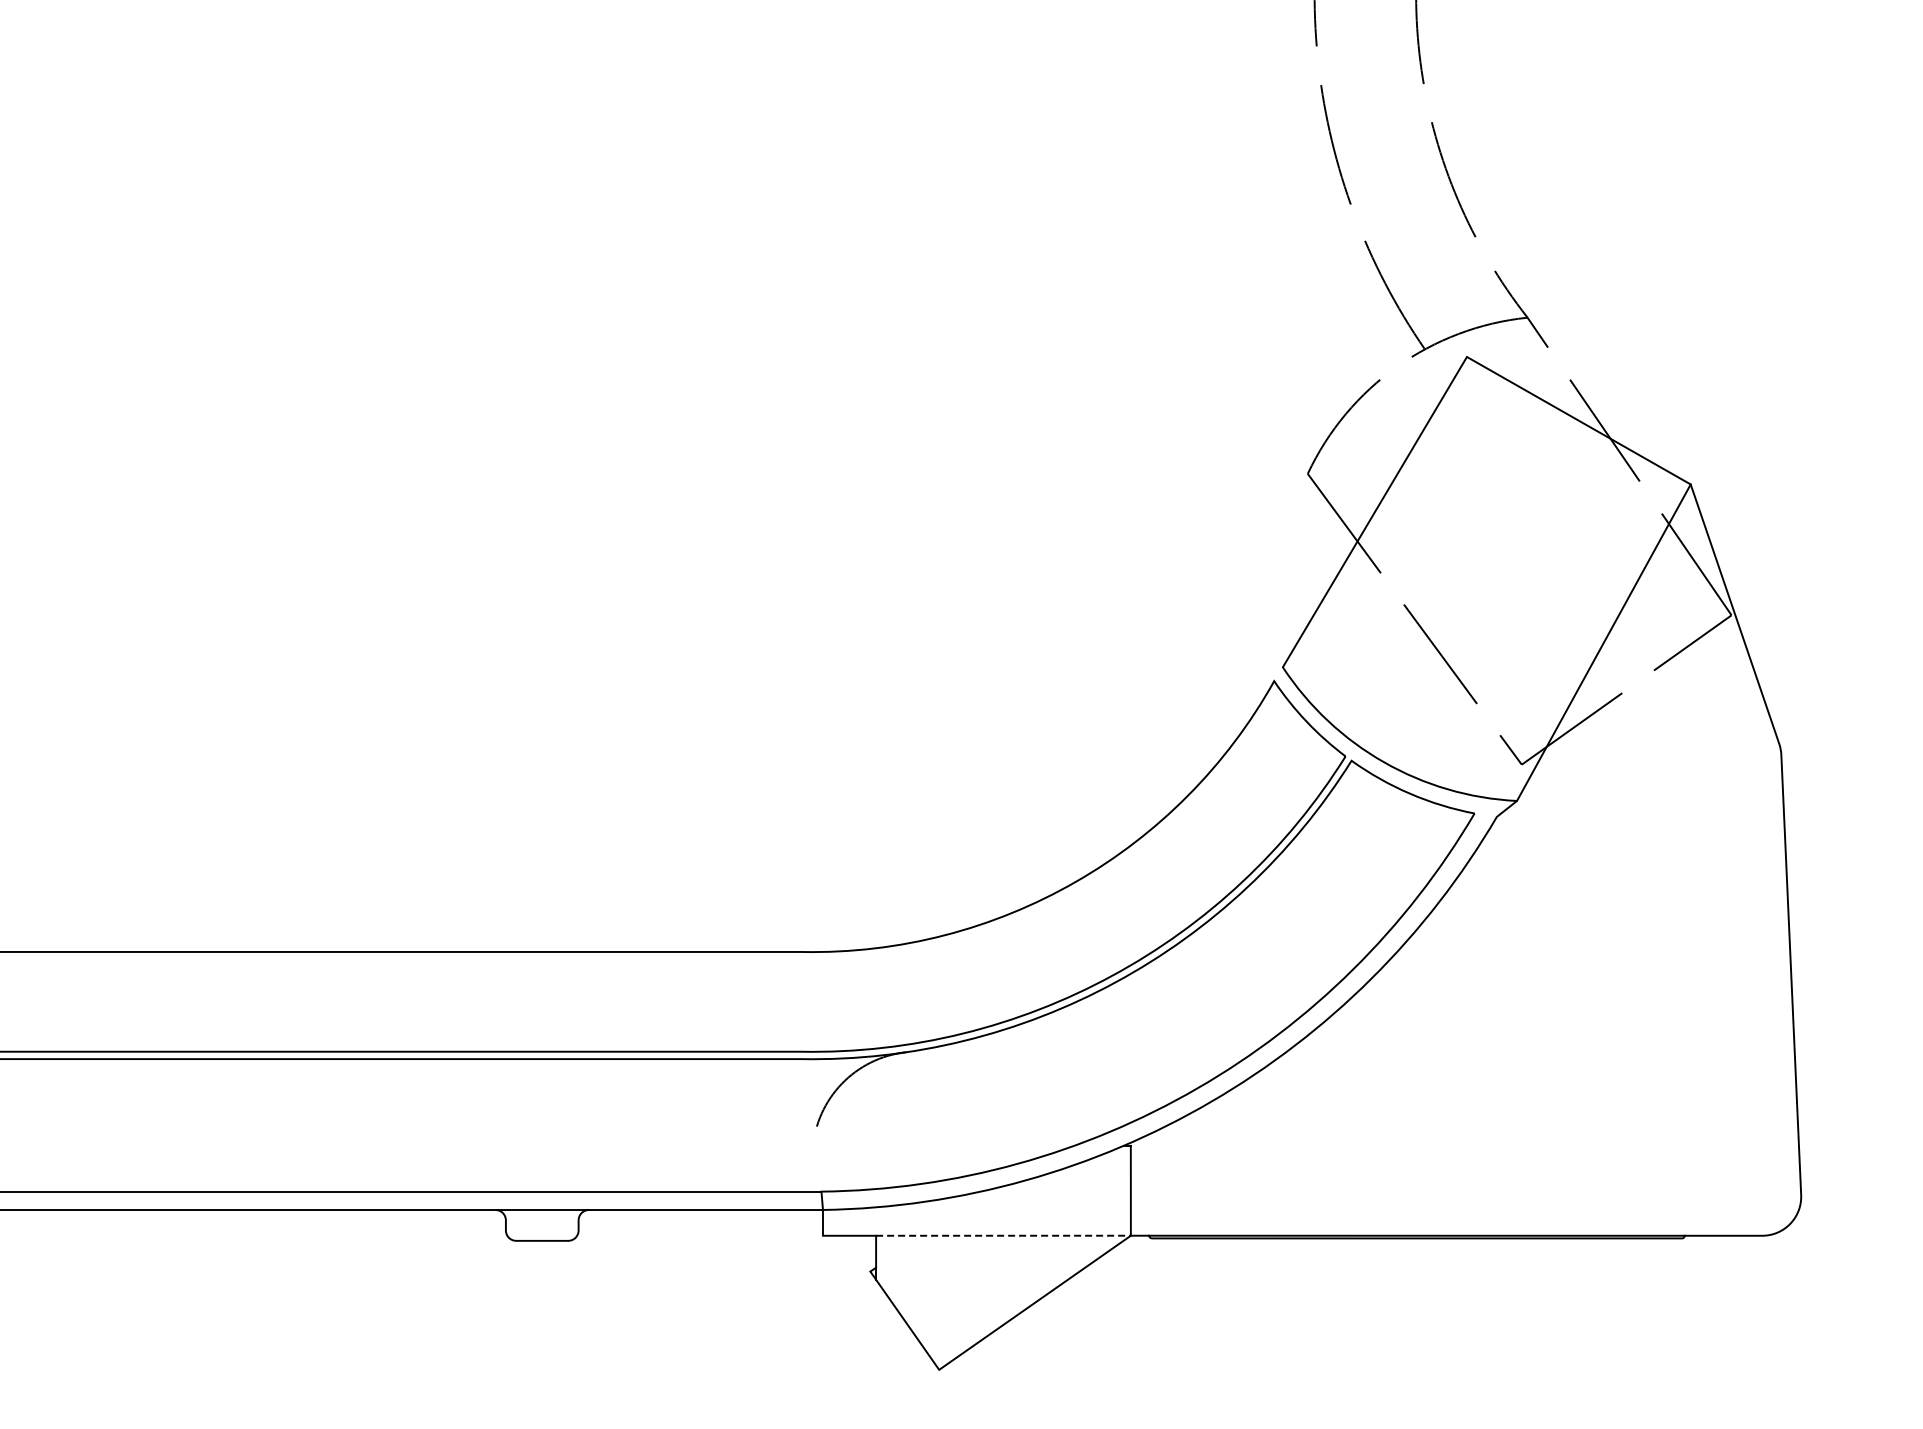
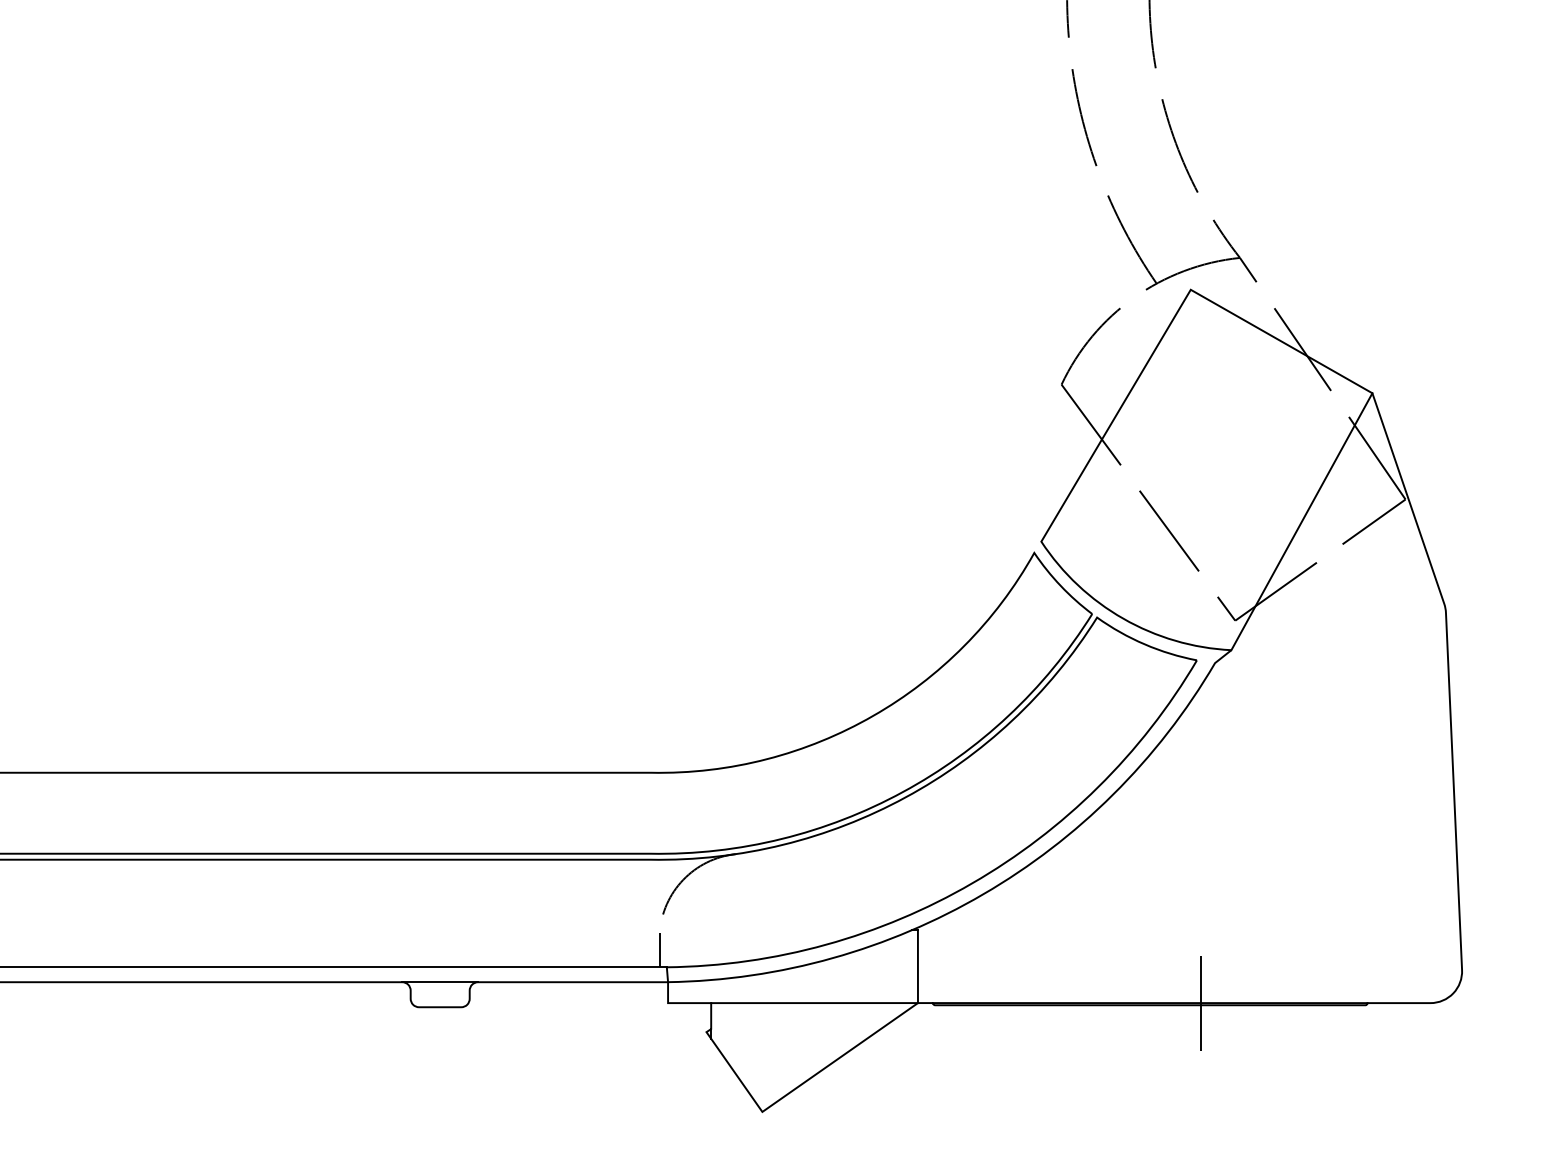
line: (812, 1170) -> (659, 950), added
line: (1479, 1233) -> (1200, 1001), added
line: (1003, 1235) -> (814, 1002), dashed -> solid

